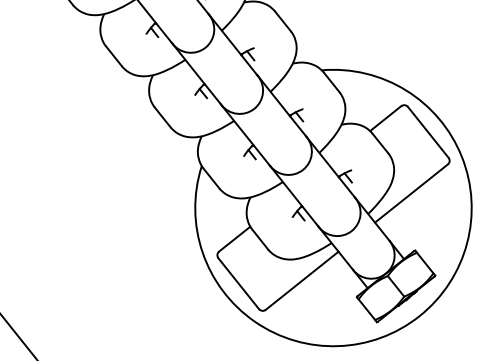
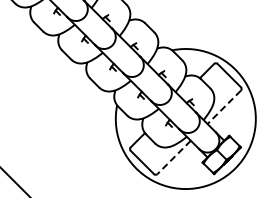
line: (411, 193) -> (224, 107), solid -> dashed
line: (302, 281) -> (174, 157), solid -> dashed

